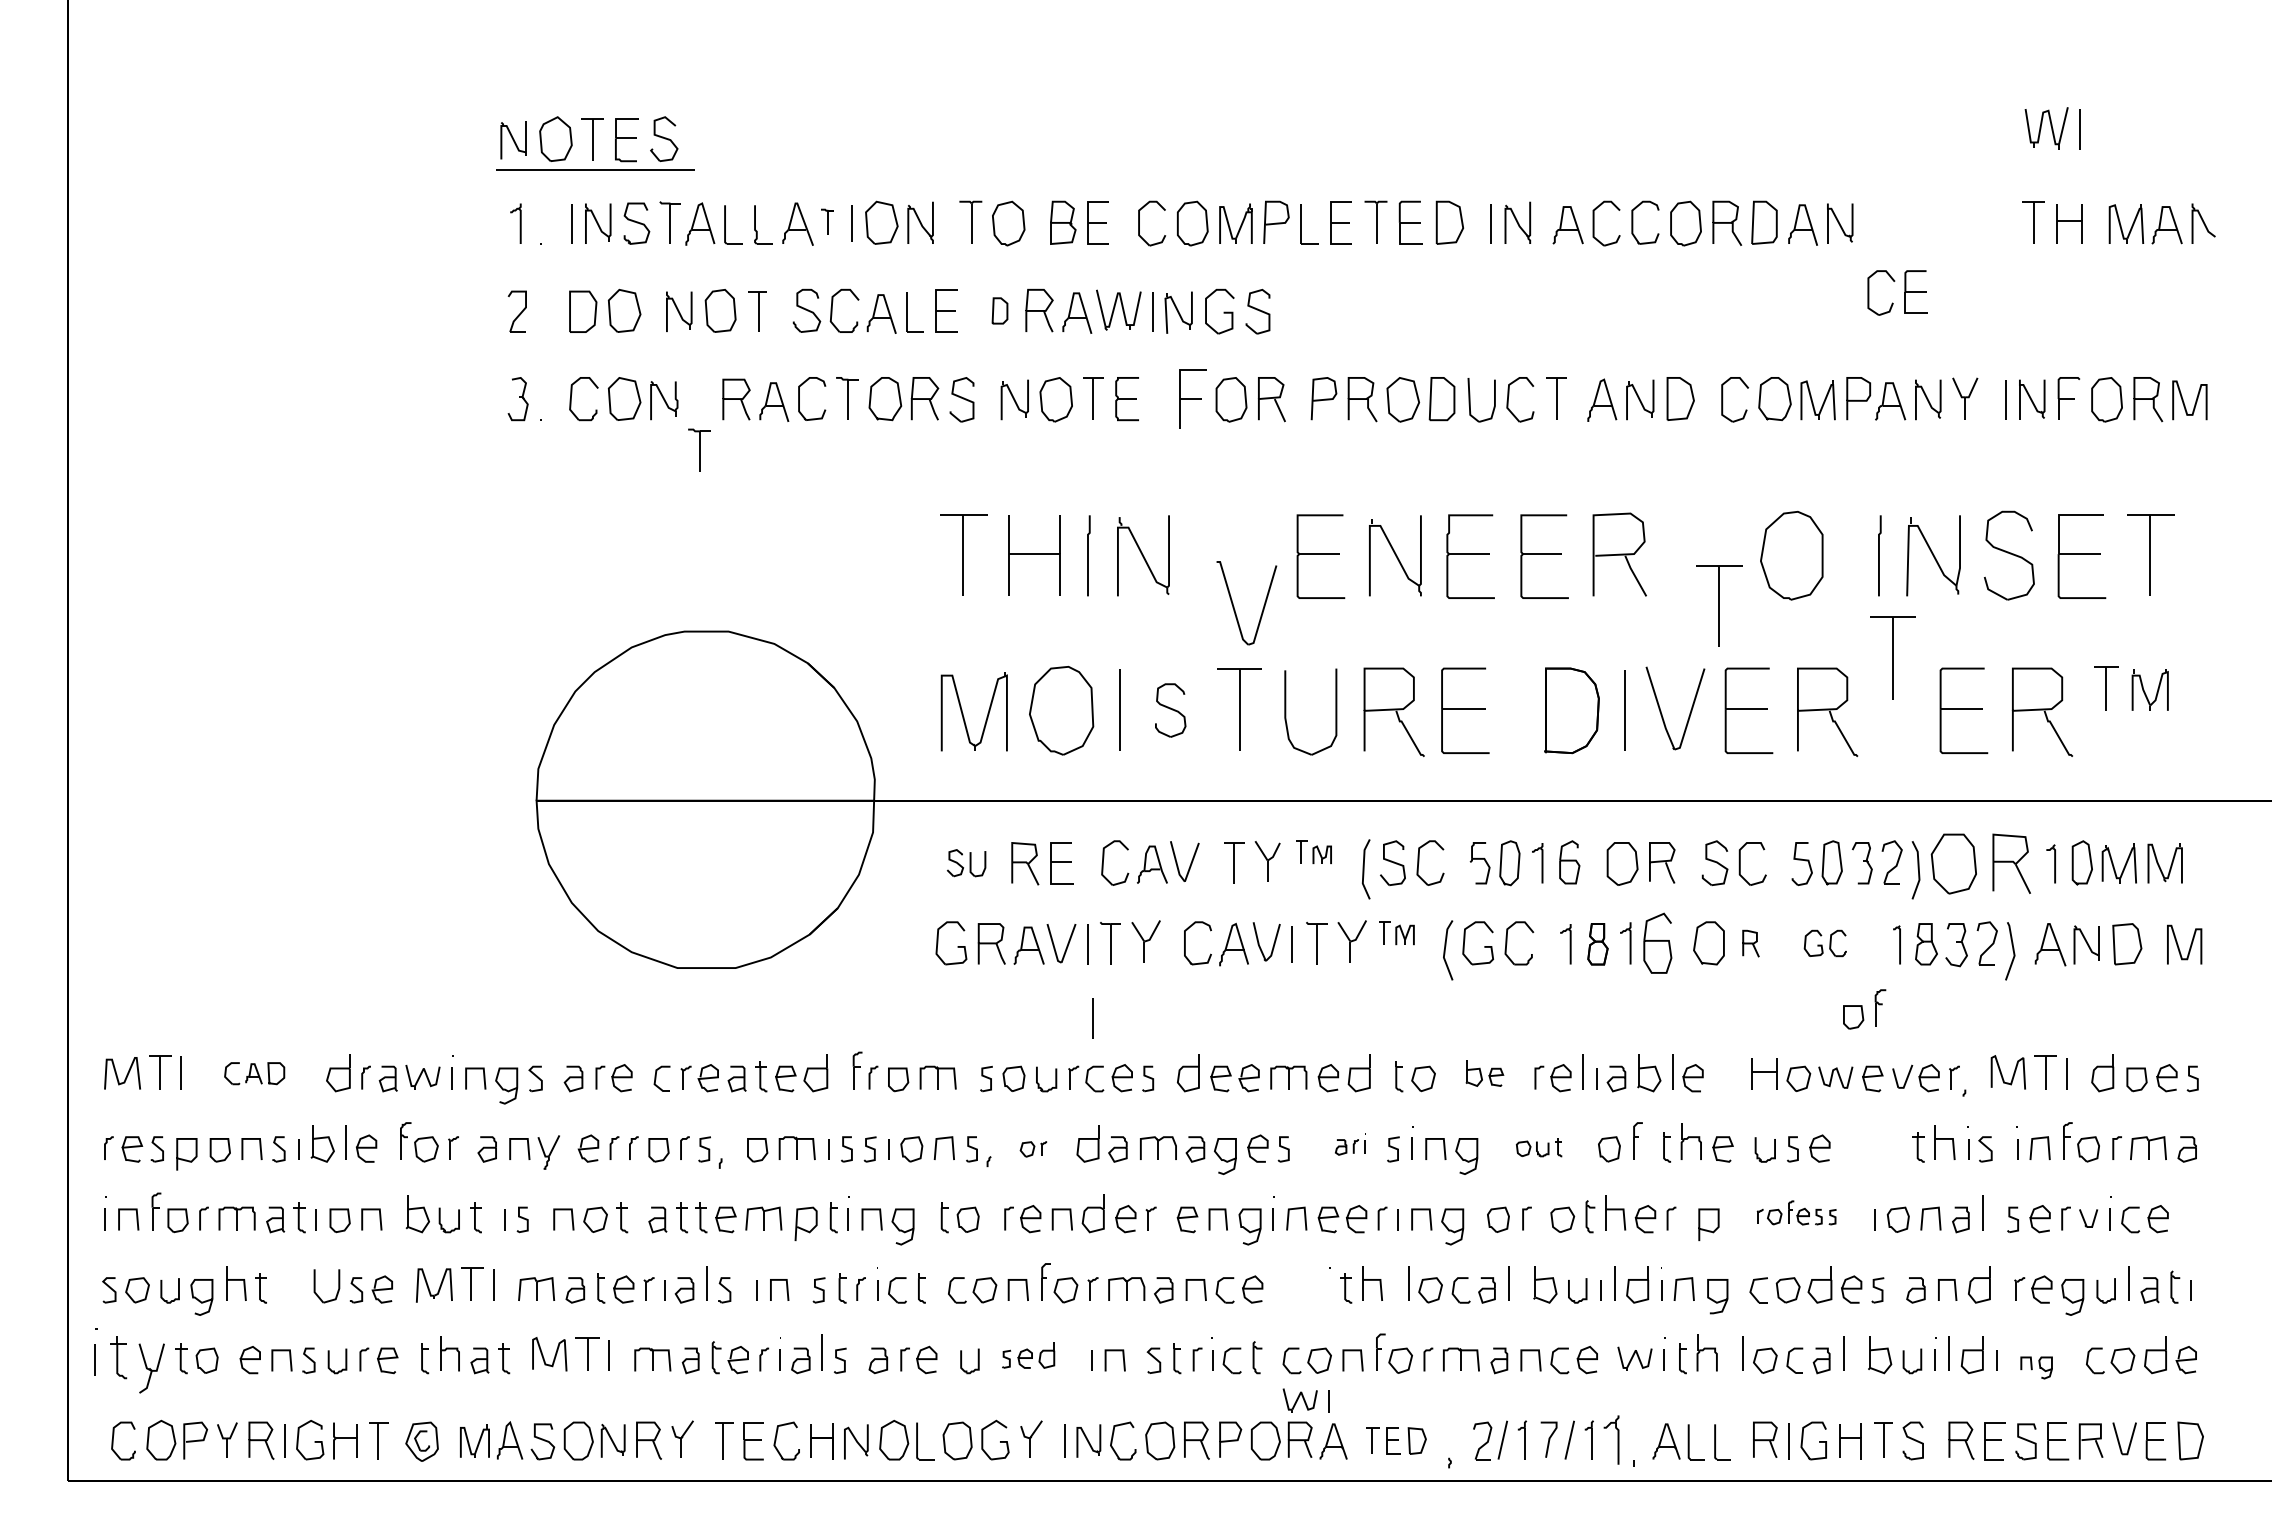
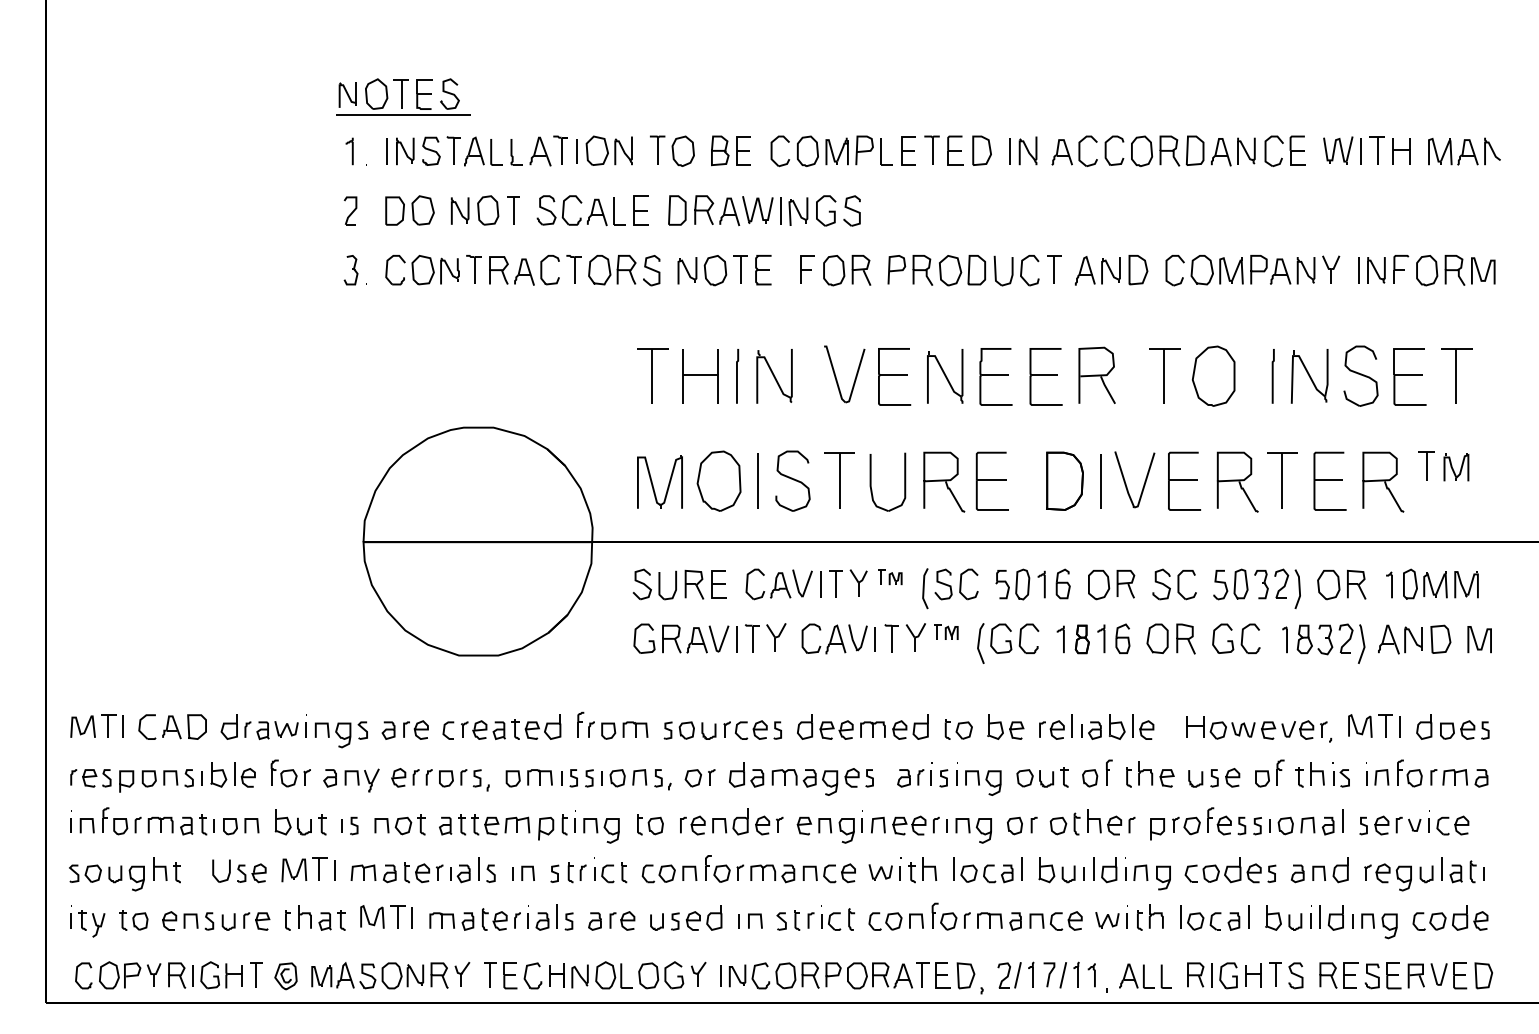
part: (2052, 127) -> (1342, 150), moved
part: (827, 220) -> (560, 149), size x1.67
part: (1896, 291) -> (1284, 150), moved
part: (1000, 310) -> (677, 210), size x1.67
part: (1192, 398) -> (807, 269), size x0.71
part: (698, 449) -> (473, 269), moved
part: (1719, 604) -> (1164, 375), moved
part: (1234, 606) -> (836, 376), moved
part: (1893, 657) -> (1282, 480), moved
part: (1169, 709) -> (792, 480), size x1.67
part: (966, 863) -> (654, 584), size x1.67
part: (1980, 863) -> (1341, 584), size x0.71
part: (1657, 942) -> (1122, 638), size x0.71
part: (1750, 942) -> (1185, 638), size x1.67
part: (1825, 942) -> (1236, 638), size x1.67
part: (1863, 1009) -> (1269, 773), moved
line: (1093, 1018) -> (820, 584), moved
part: (254, 1072) -> (172, 726), size x1.67
part: (1484, 1072) -> (1005, 726), size x1.43
part: (1350, 1143) -> (914, 774), size x1.67
part: (1539, 1148) -> (1042, 777), size x1.67
part: (1032, 1149) -> (699, 778), size x1.67
part: (1795, 1213) -> (1216, 821), size x1.67
part: (1028, 1354) -> (696, 917), size x1.43
part: (129, 1360) -> (87, 921), size x0.71
part: (2036, 1368) -> (1379, 926), size x1.67
part: (1305, 1400) -> (884, 872), moved
part: (1395, 1440) -> (945, 975), size x1.43
part: (1611, 1440) -> (1091, 975), size x0.71

